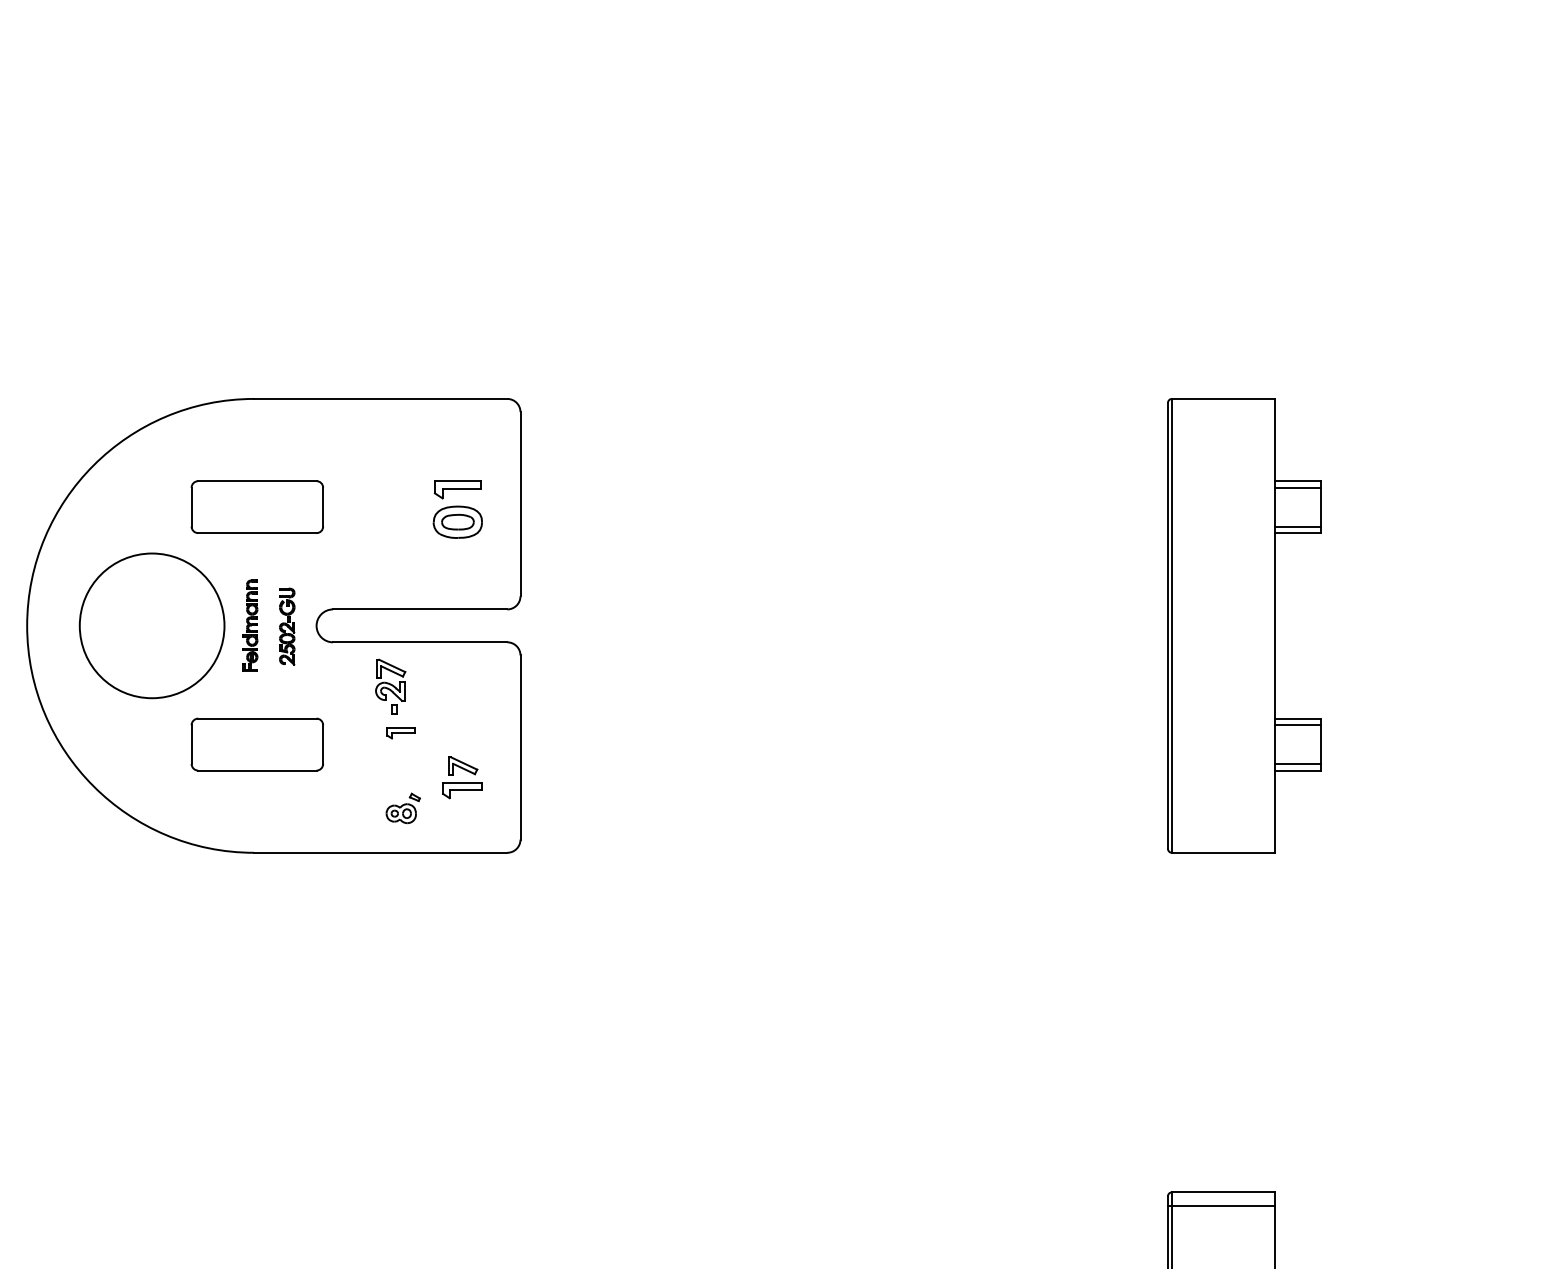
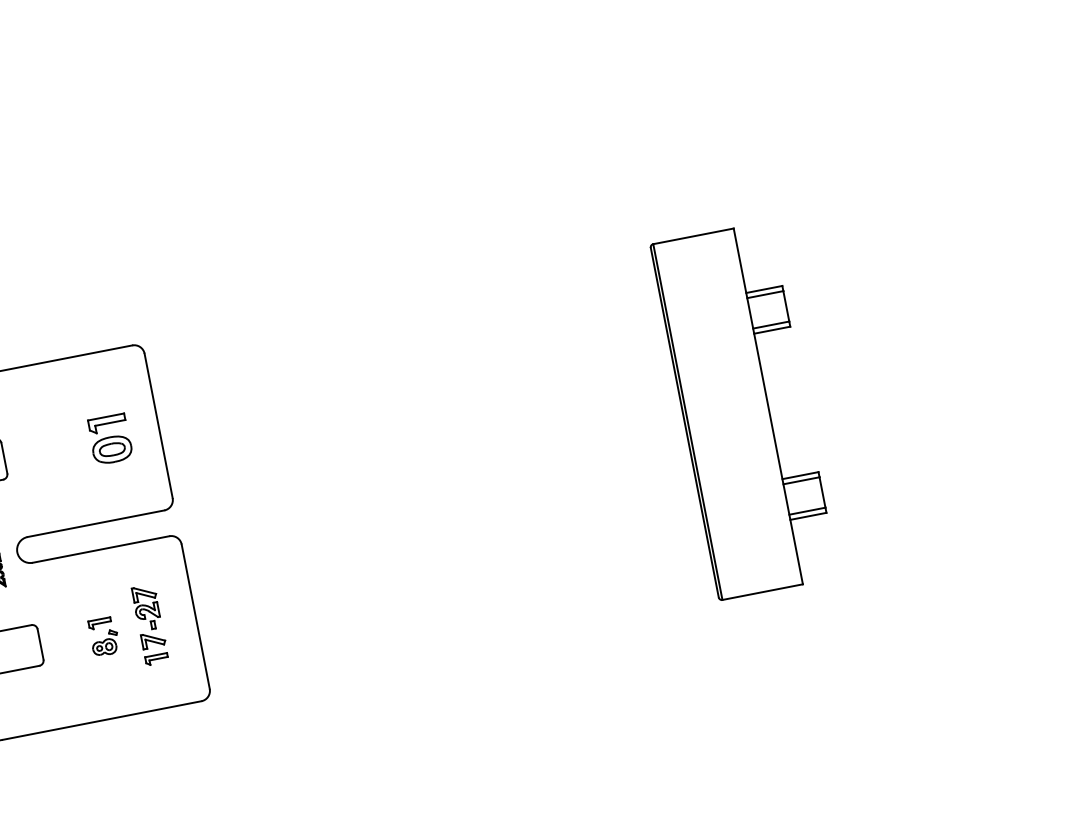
part: (390, 686) -> (146, 607), moved
part: (462, 790) -> (156, 659), size x0.71
part: (402, 808) -> (104, 643), moved

